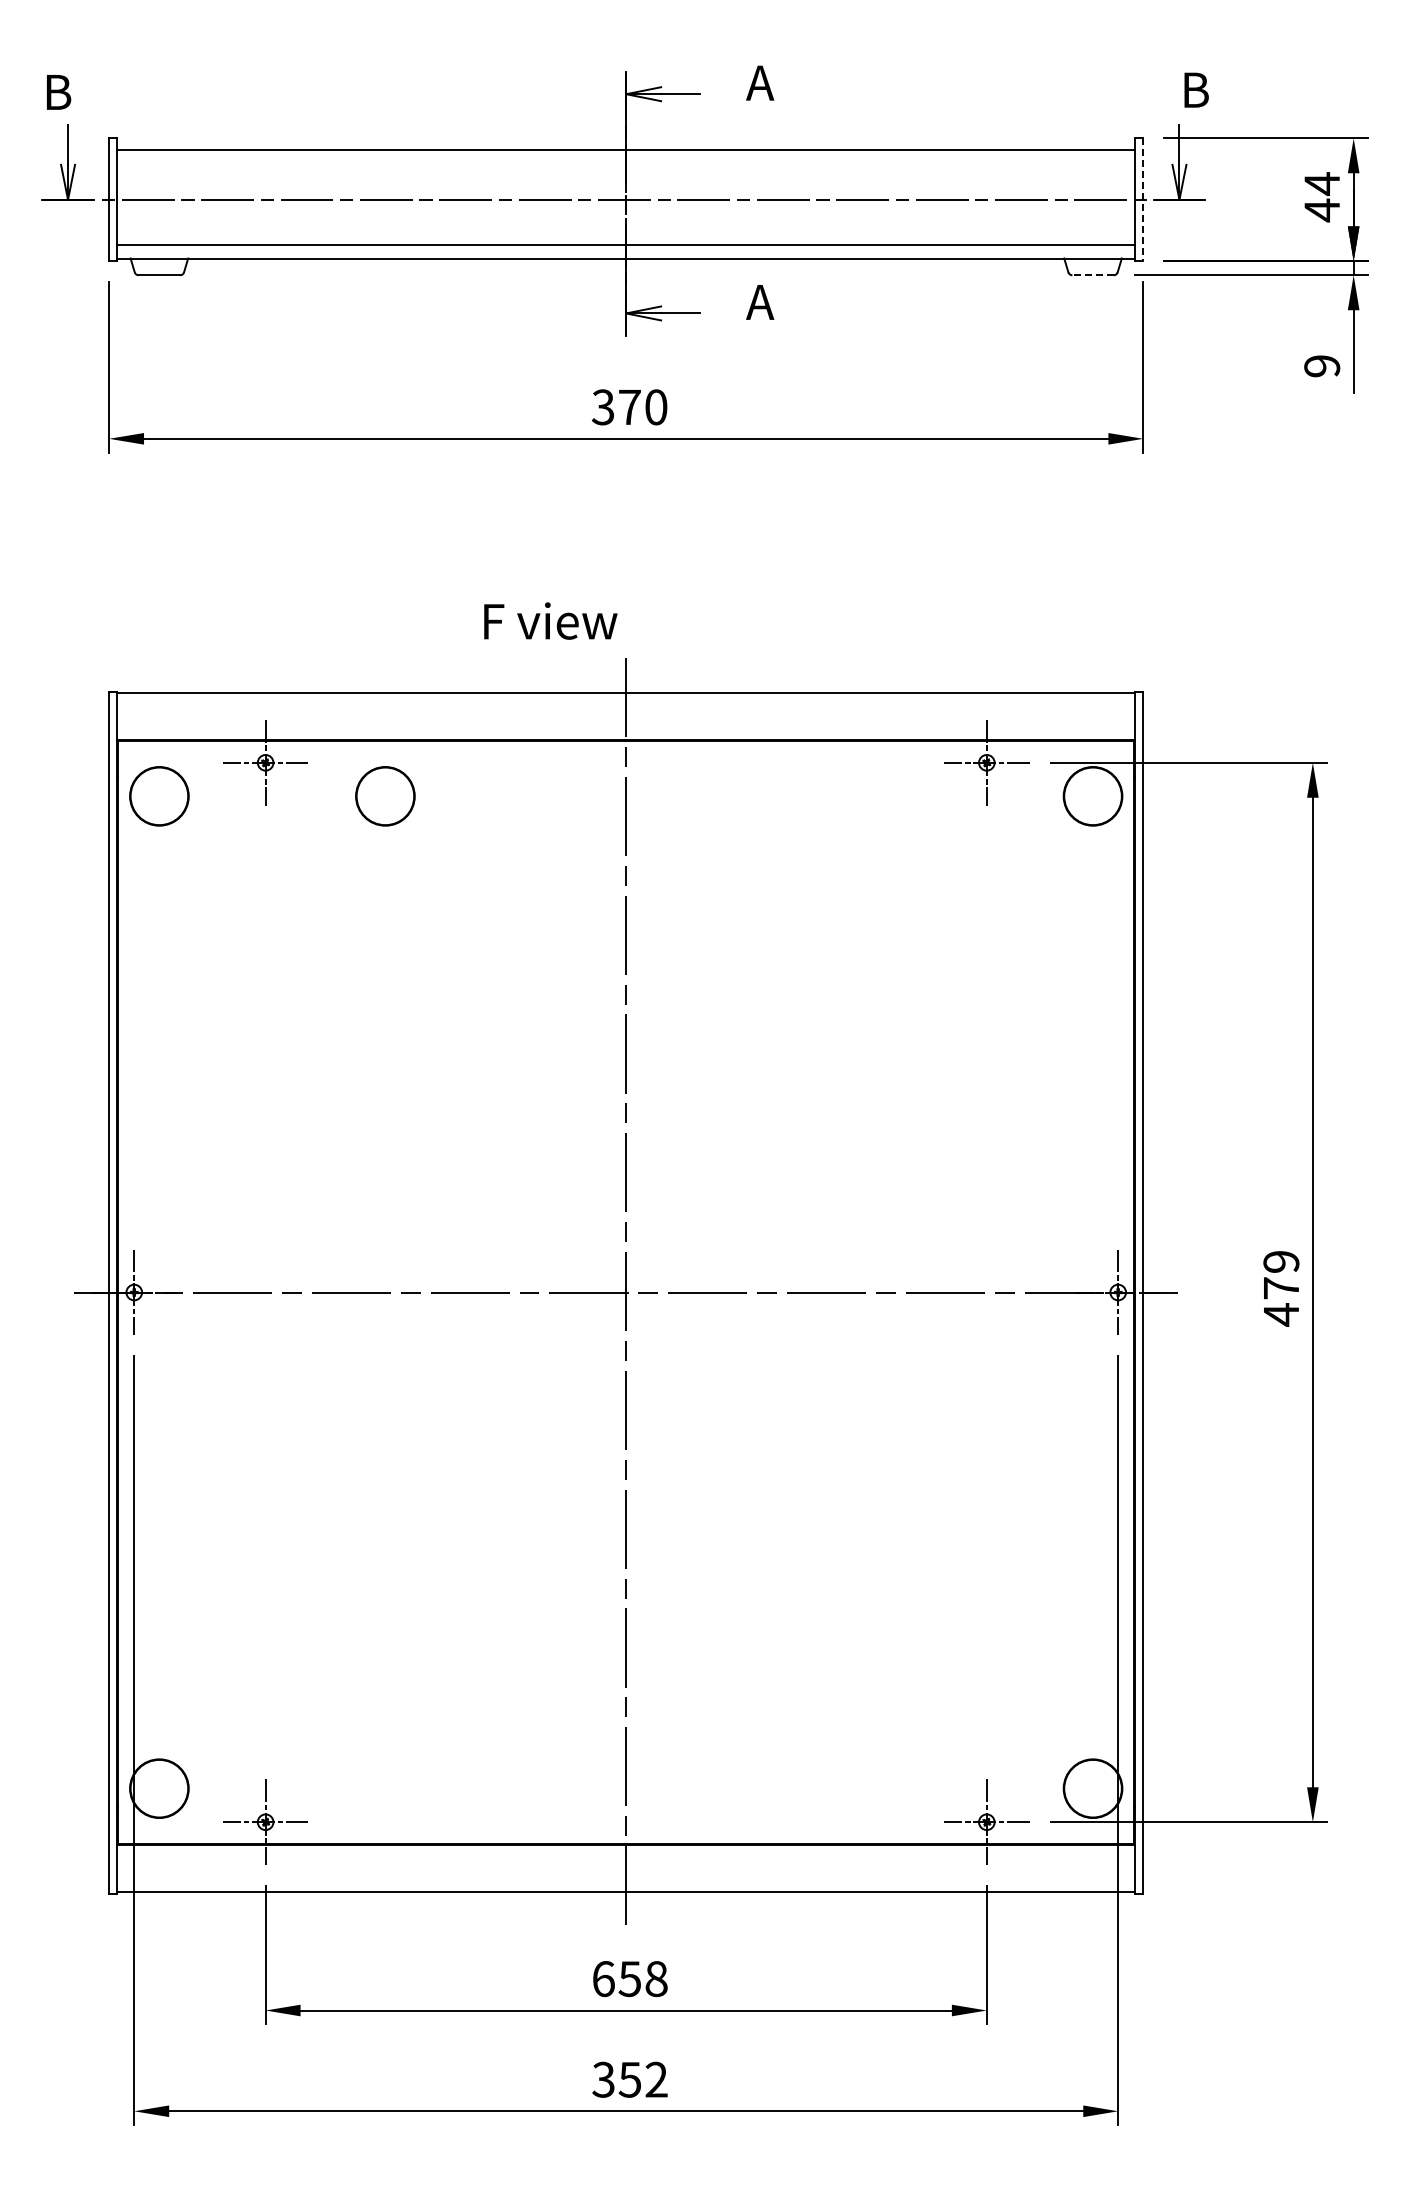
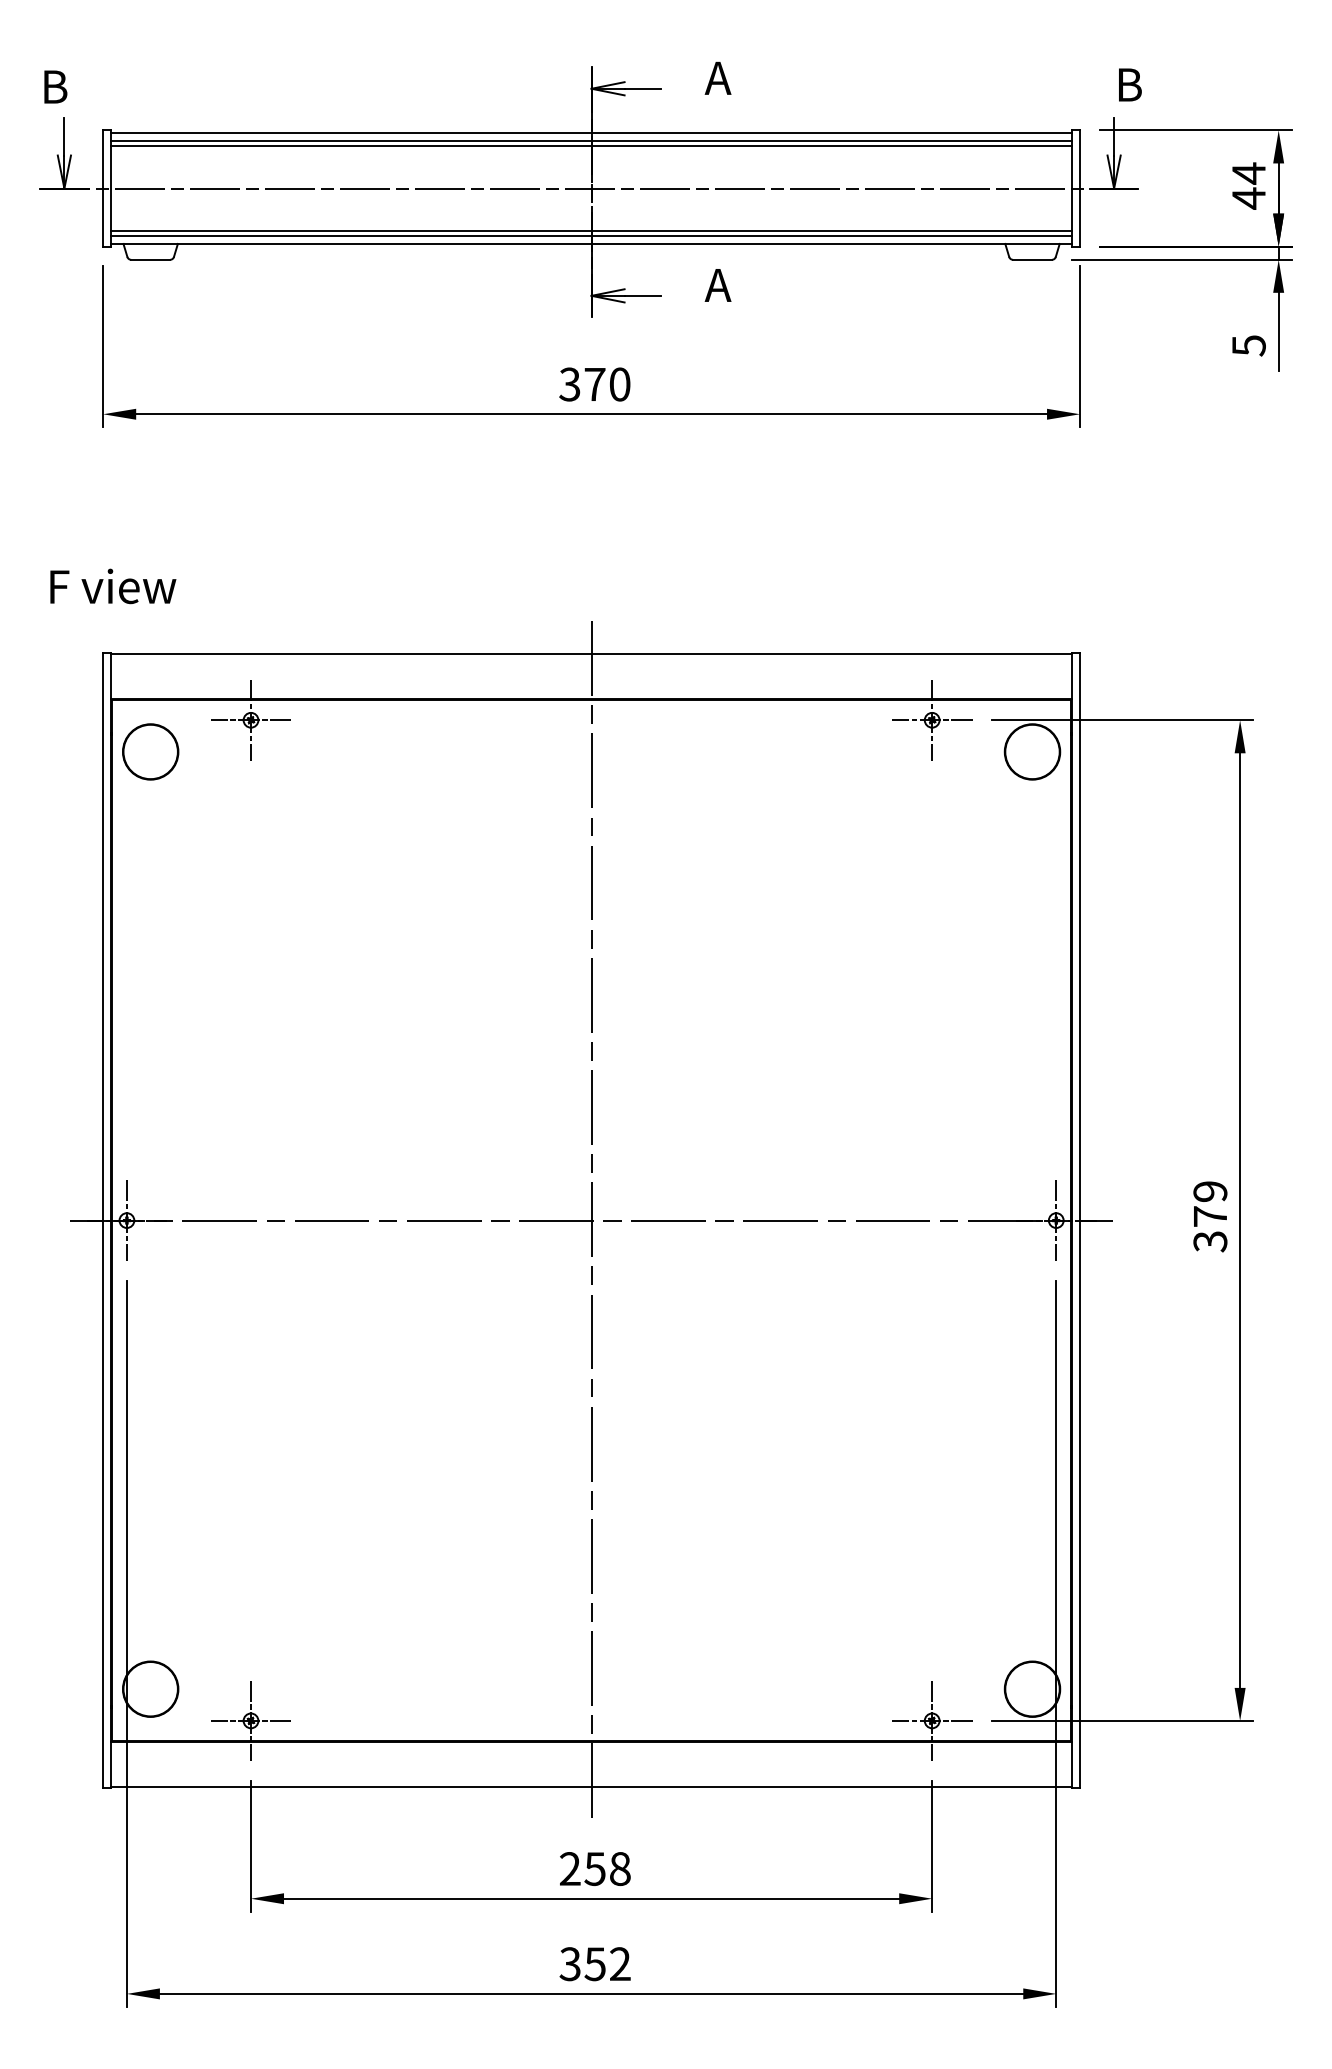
line: (625, 141) -> (590, 133), added
line: (625, 155) -> (590, 146), added
line: (1143, 200) -> (1080, 189), dashed -> solid
line: (625, 250) -> (590, 236), added
line: (1093, 275) -> (1032, 260), dashed -> solid
text: (1322, 366) -> (1249, 345), 9 -> 5
text: (550, 620) -> (112, 585), moved
circle: (385, 796) -> (364, 752), removed
text: (1281, 1314) -> (1210, 1241), 479 -> 379
text: (603, 1979) -> (570, 1869), 658 -> 258

